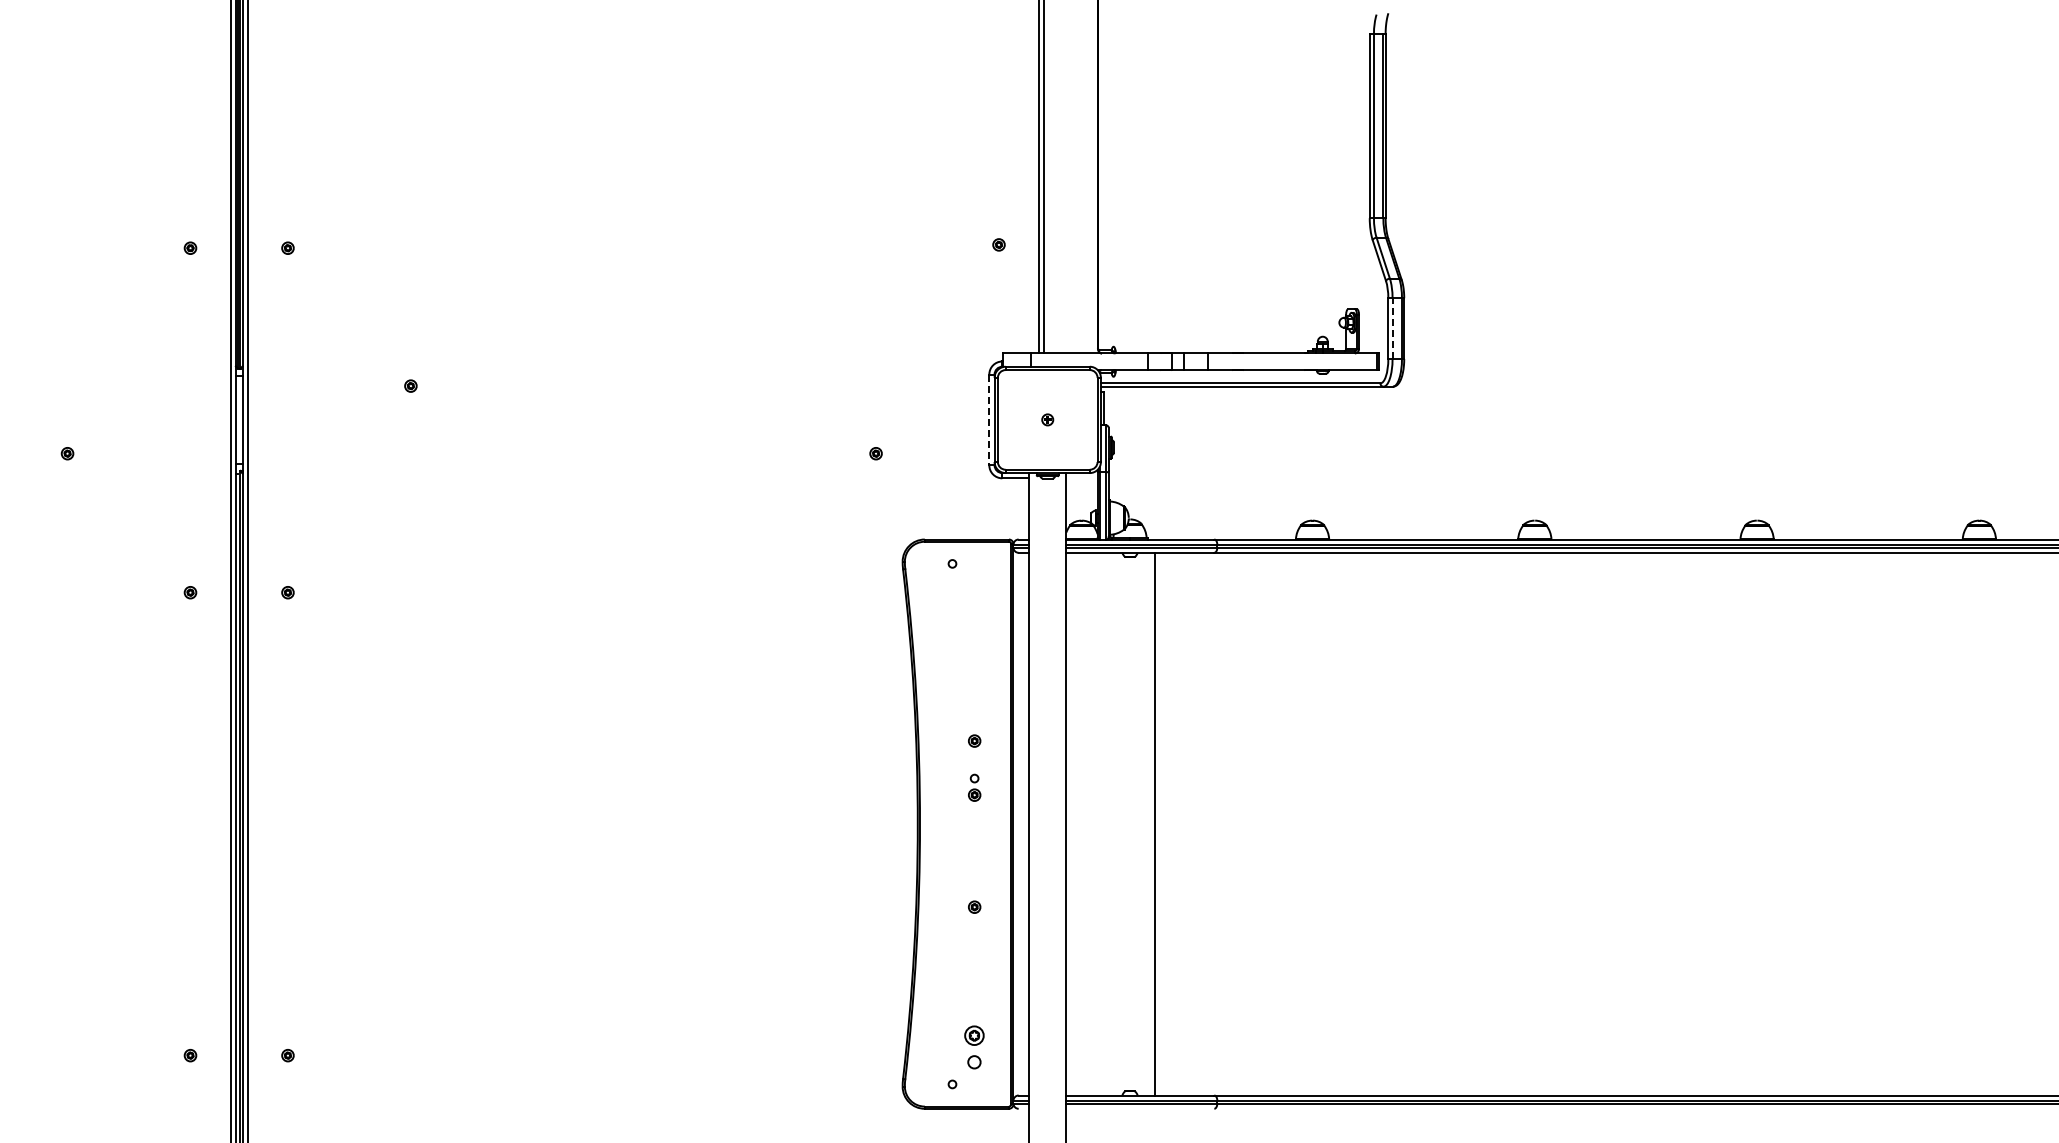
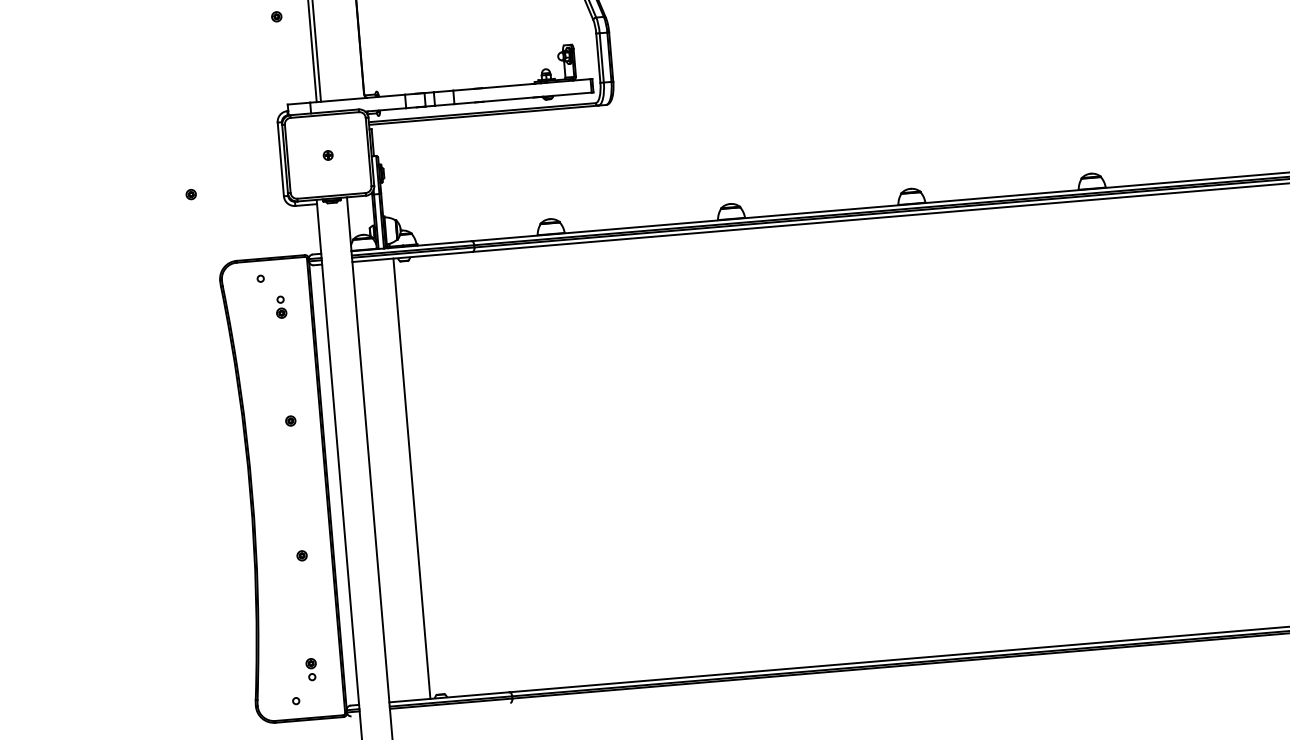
line: (1392, 328) -> (601, 57), dashed -> solid
line: (989, 420) -> (281, 159), dashed -> solid
part: (974, 787) -> (281, 306), moved
line: (1154, 823) -> (411, 478), moved
part: (974, 1047) -> (311, 669), size x0.62

